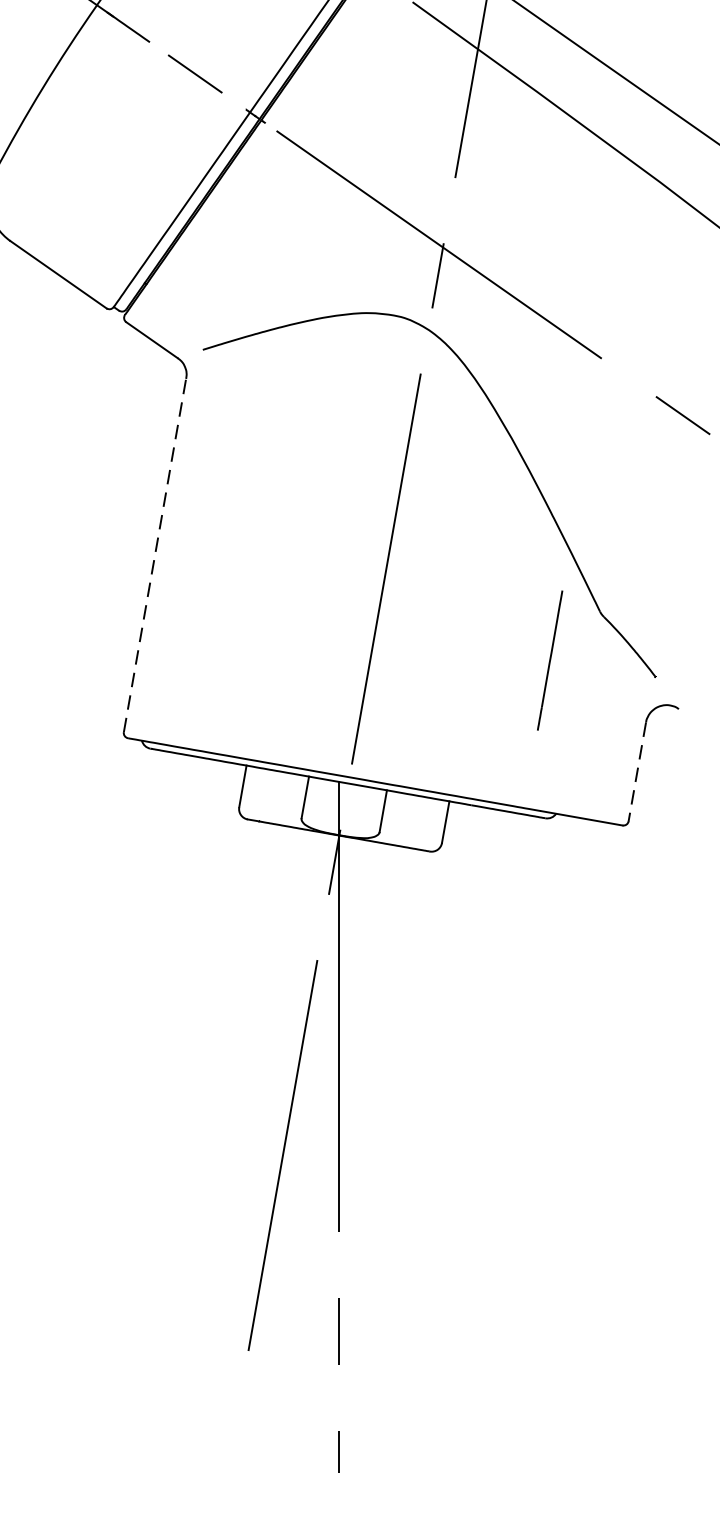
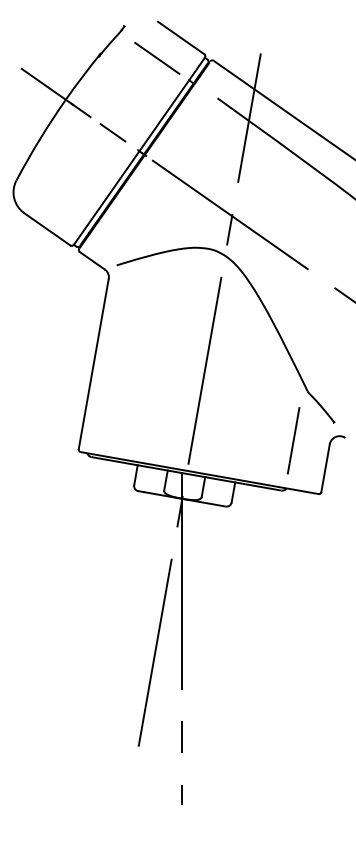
line: (154, 553) -> (93, 363), dashed -> solid
line: (549, 660) -> (293, 440), moved
line: (637, 772) -> (325, 468), dashed -> solid

